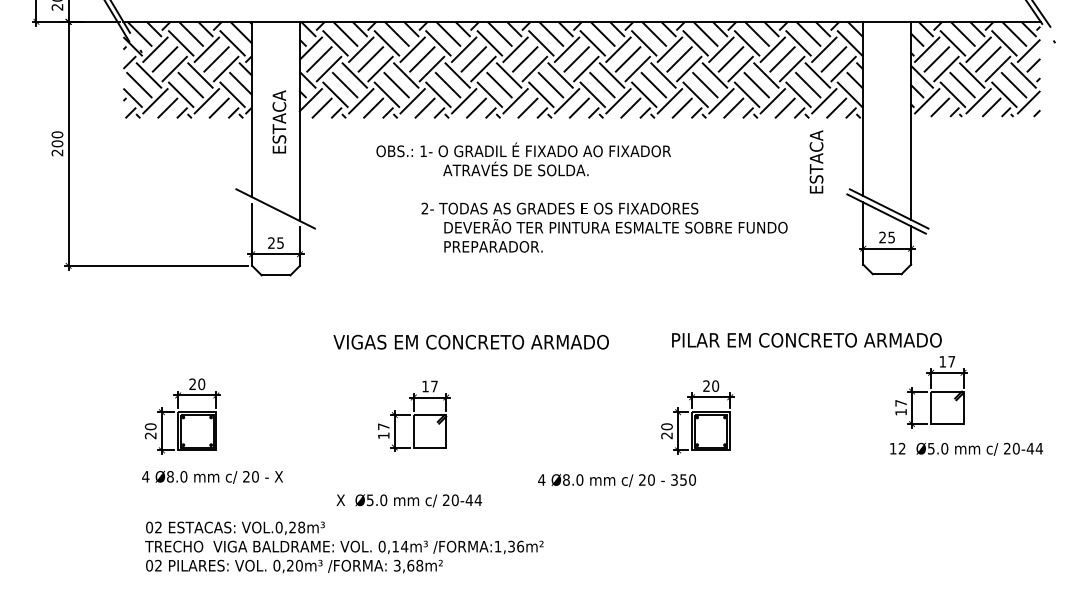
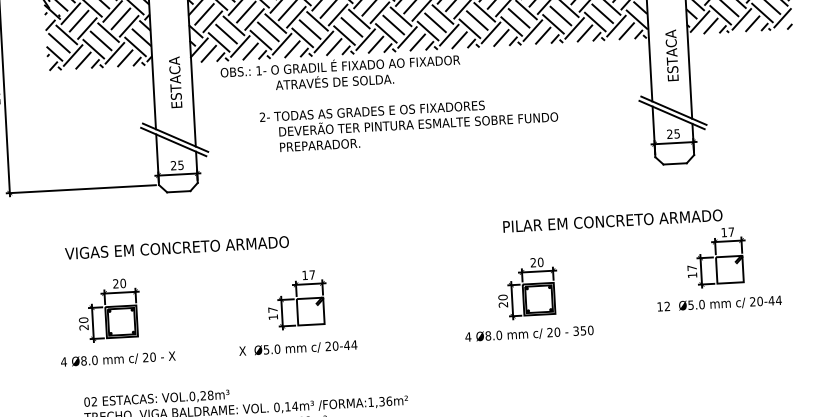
text: (279, 121) -> (175, 81), moved
text: (816, 161) -> (671, 55), moved
text: (581, 197) -> (389, 101), moved
line: (272, 214) -> (173, 142), added
text: (470, 341) -> (176, 247), moved
text: (966, 448) -> (719, 303), moved
text: (212, 476) -> (118, 358), moved
text: (616, 480) -> (529, 334), moved
text: (409, 500) -> (298, 348), moved

